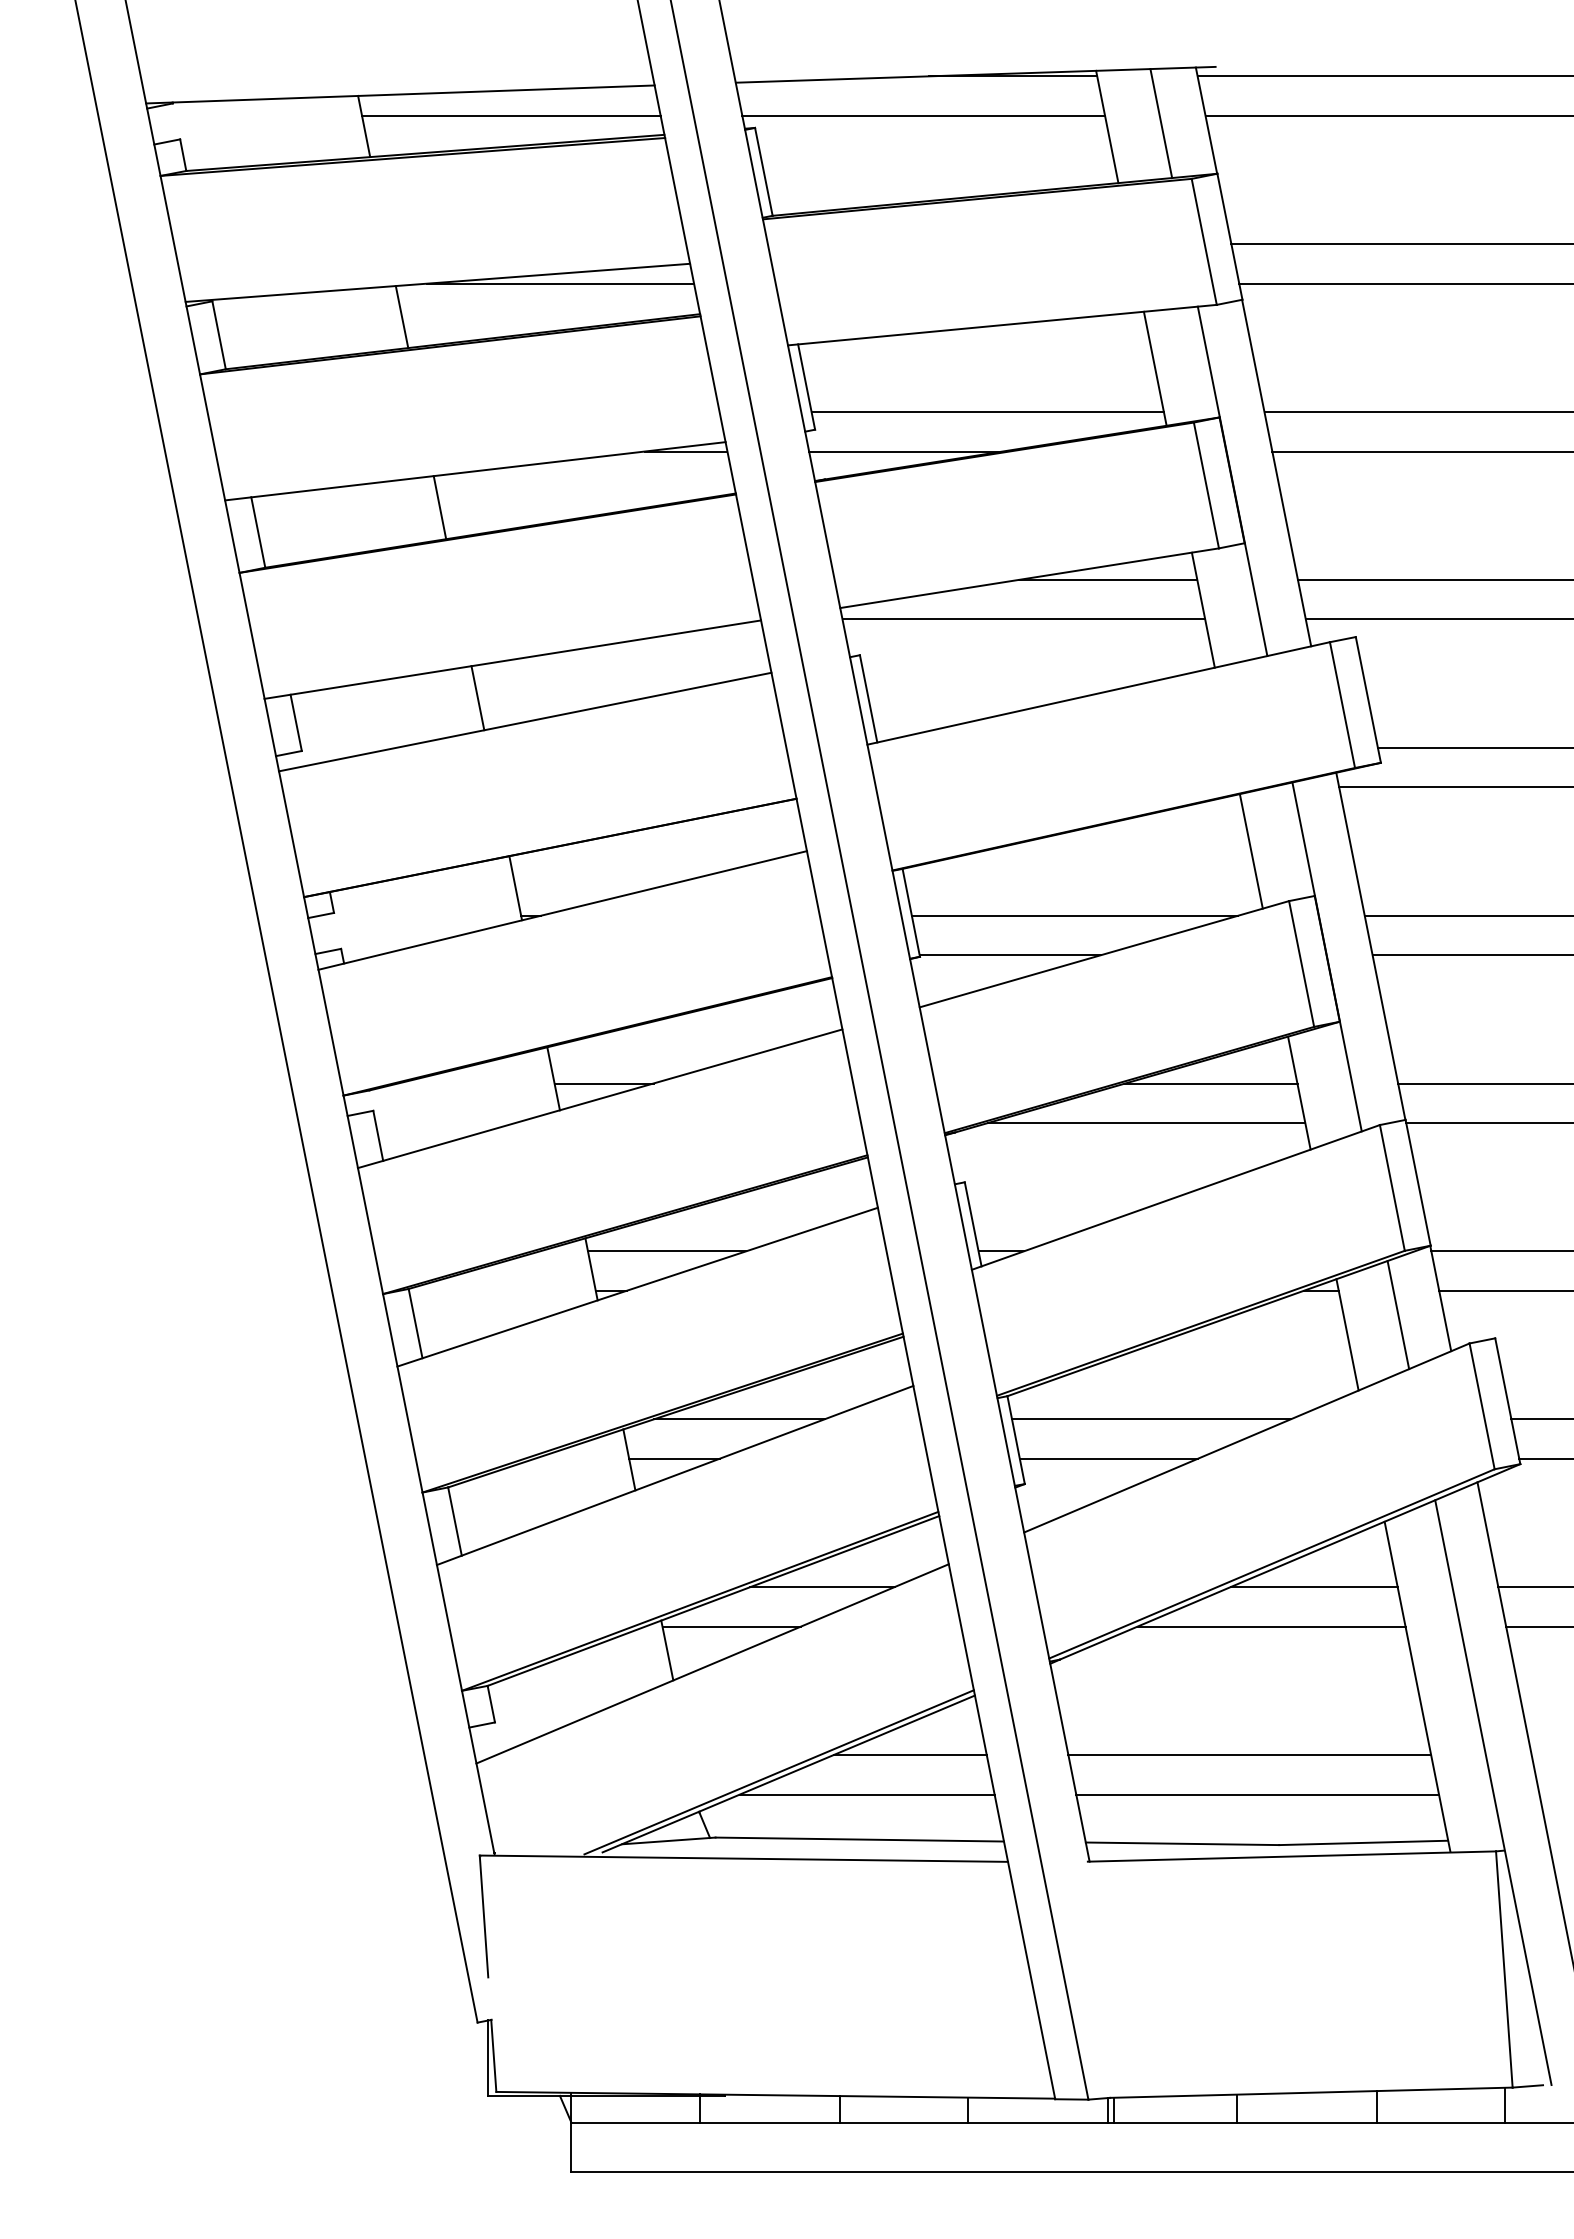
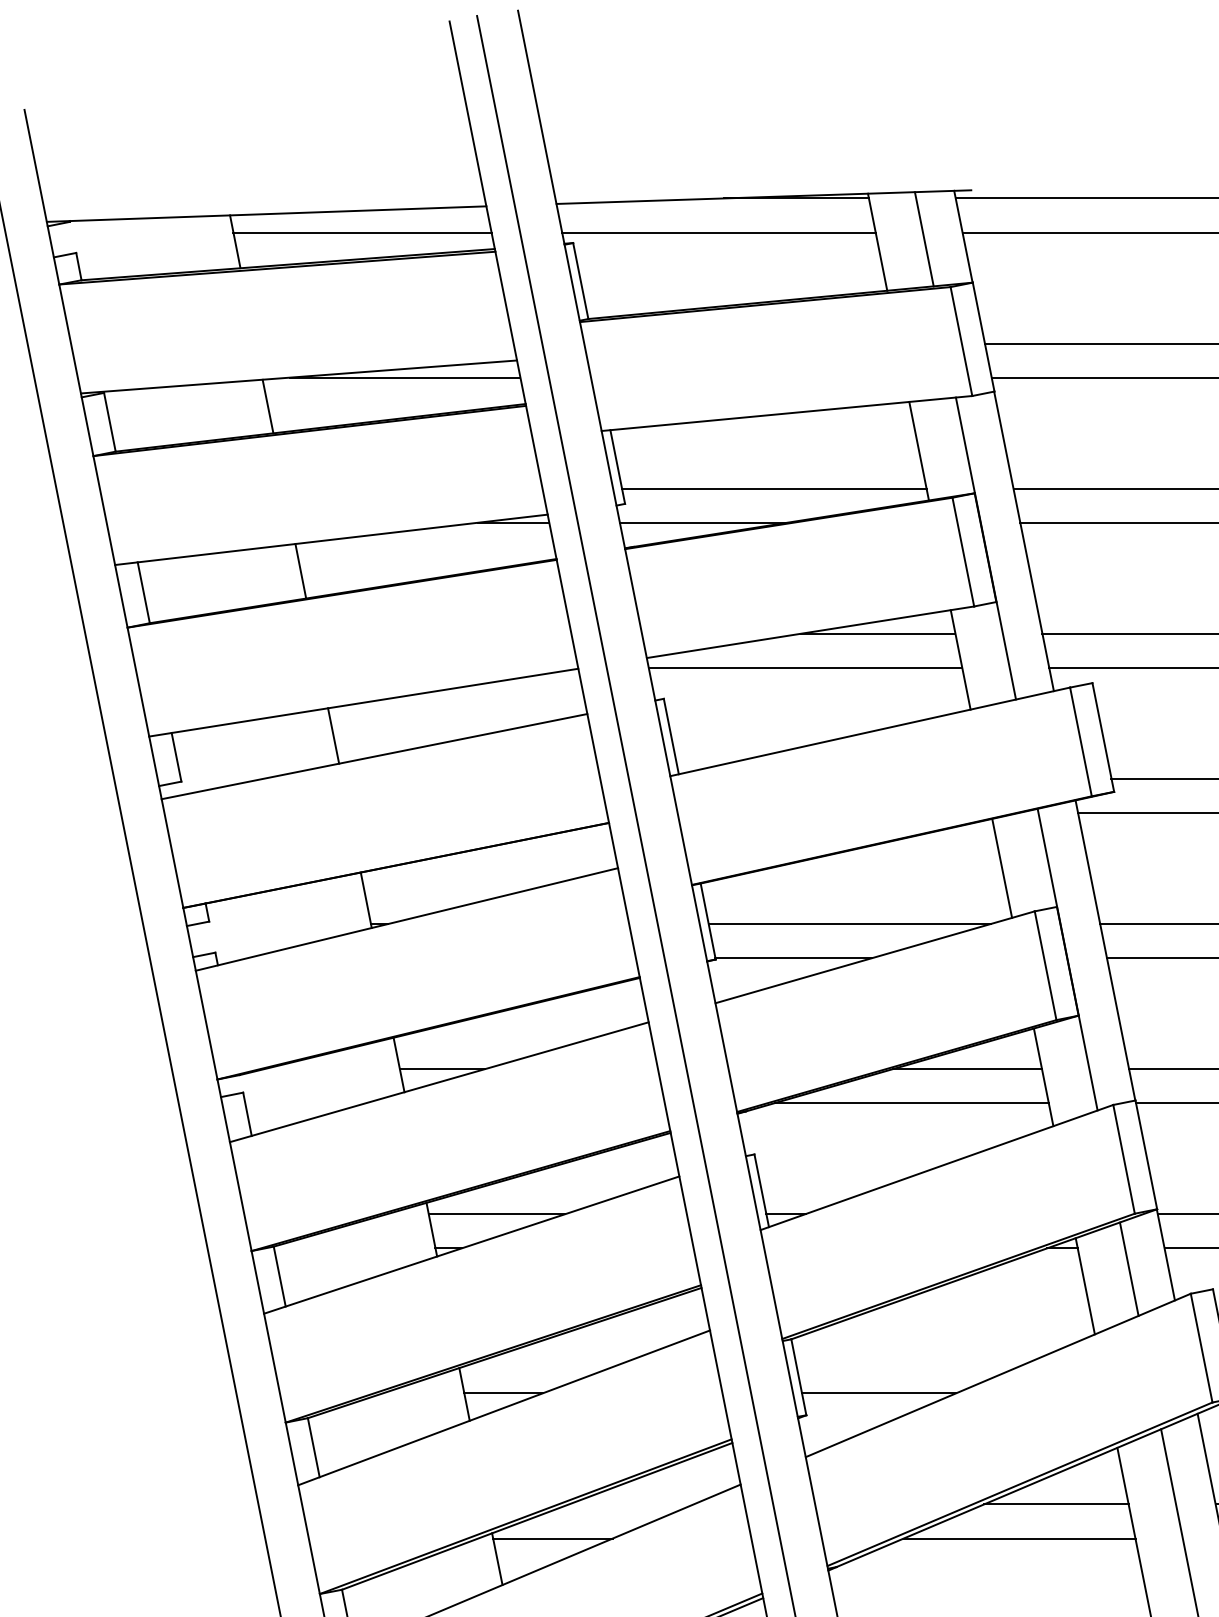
line: (739, 1419) -> (559, 1359), removed
line: (1151, 1419) -> (915, 1359), removed
line: (822, 1587) -> (631, 1504), removed

